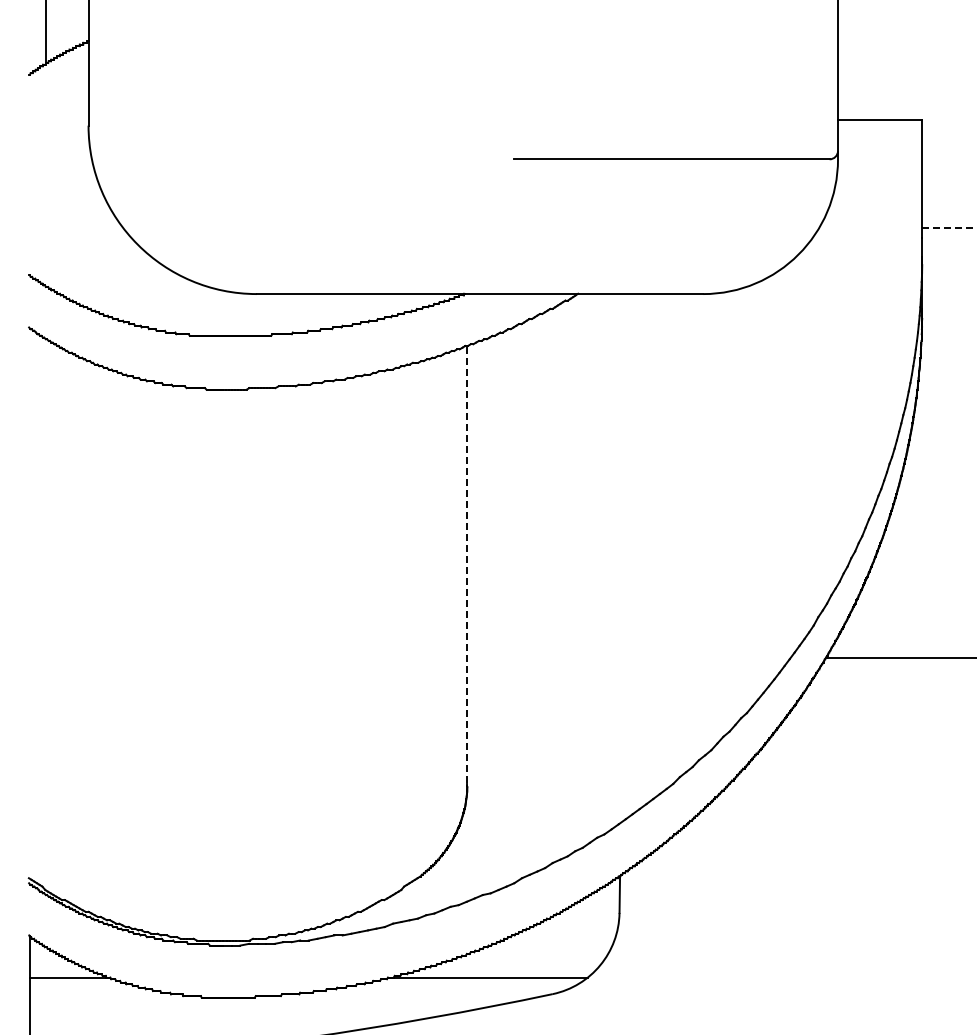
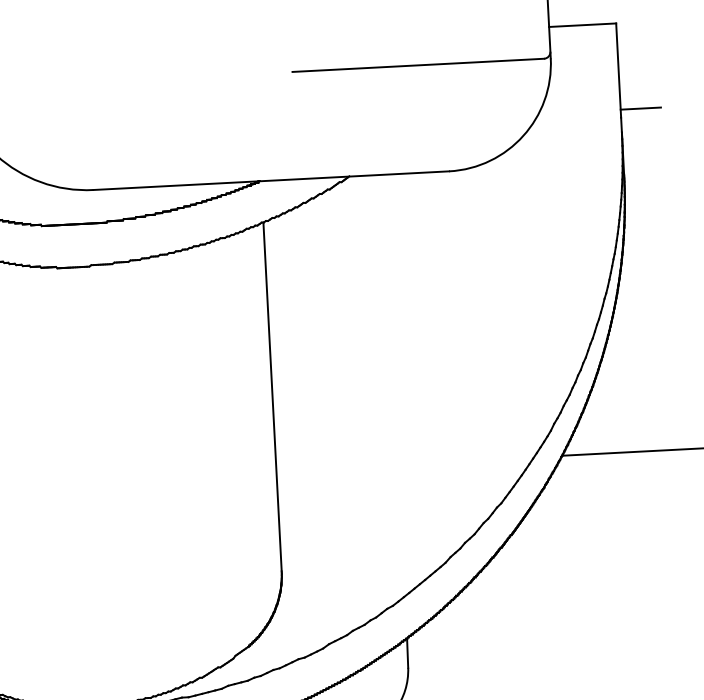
line: (946, 228) -> (640, 108), dashed -> solid
line: (467, 564) -> (272, 396), dashed -> solid

